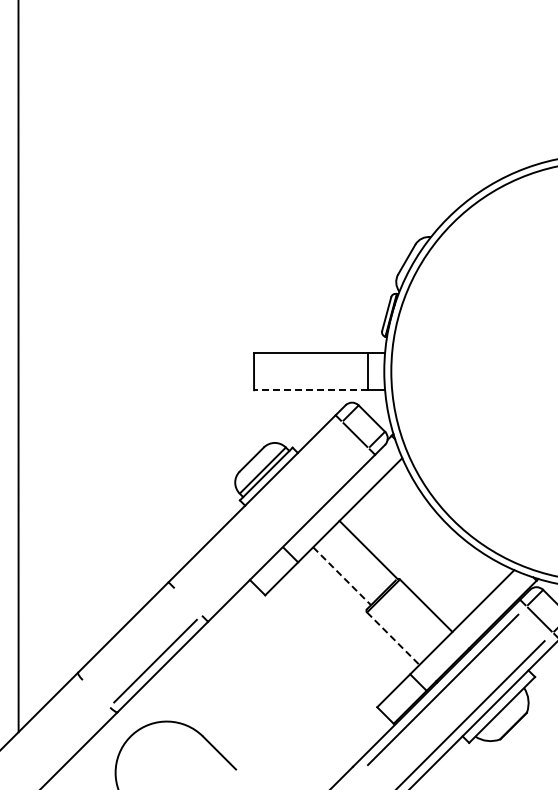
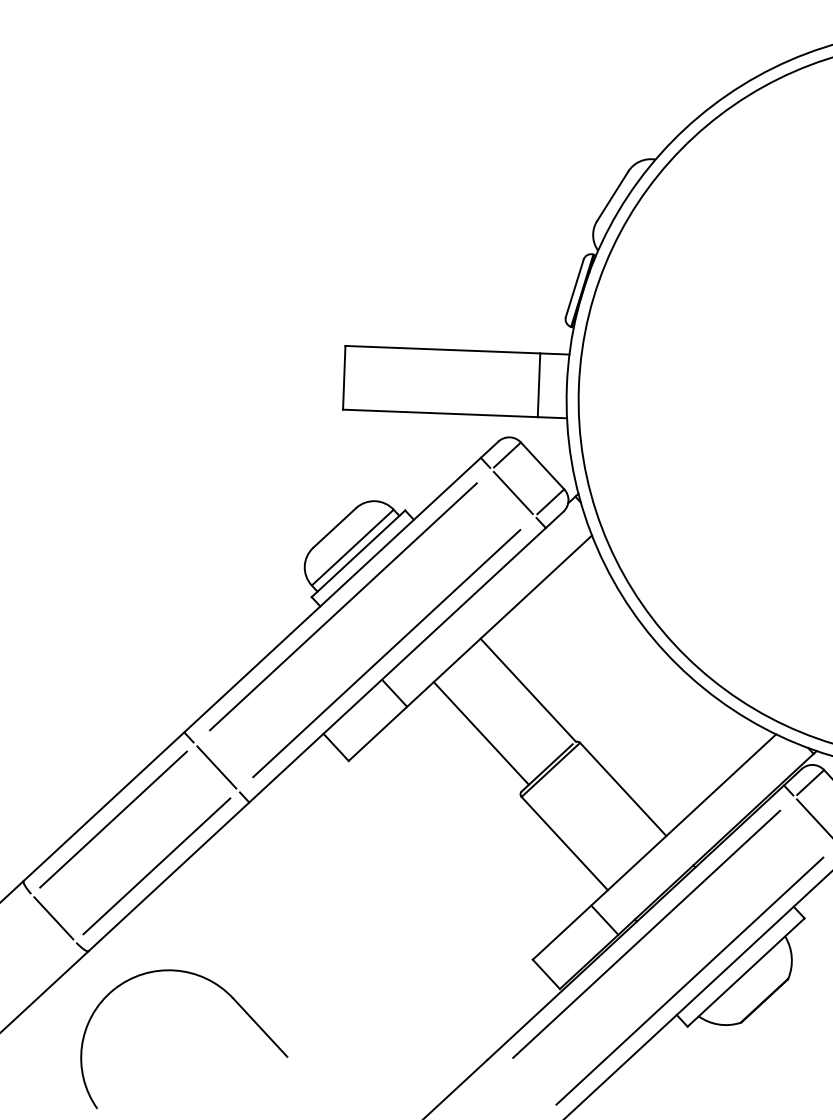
line: (311, 390) -> (441, 413), dashed -> solid
line: (258, 505) -> (343, 607), added
line: (284, 531) -> (385, 653), added
line: (342, 576) -> (481, 733), dashed -> solid
line: (188, 601) -> (217, 766), added
line: (128, 634) -> (112, 819), added
line: (393, 639) -> (565, 844), dashed -> solid
line: (96, 693) -> (53, 917), added

